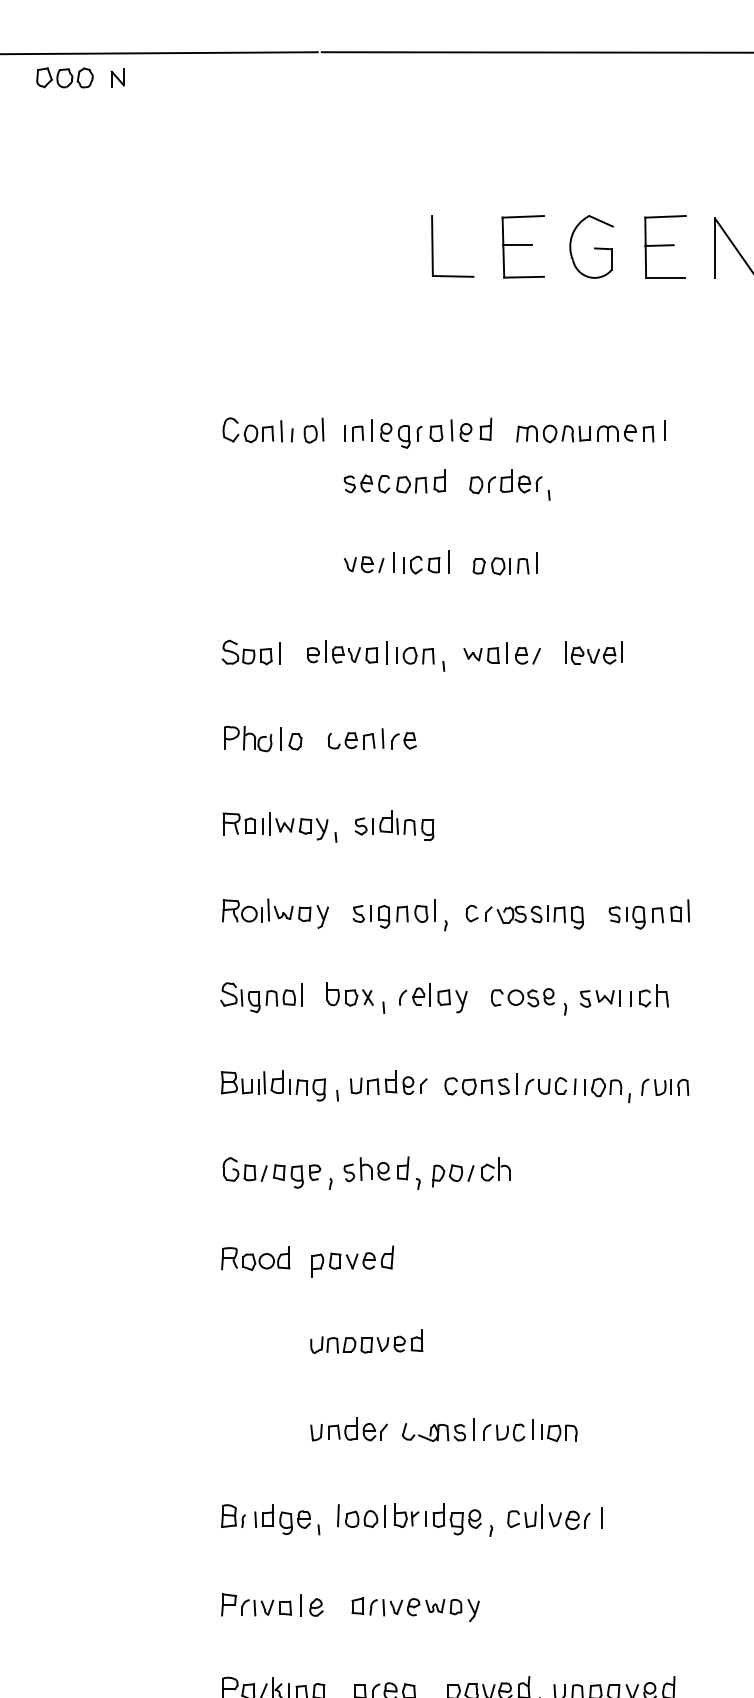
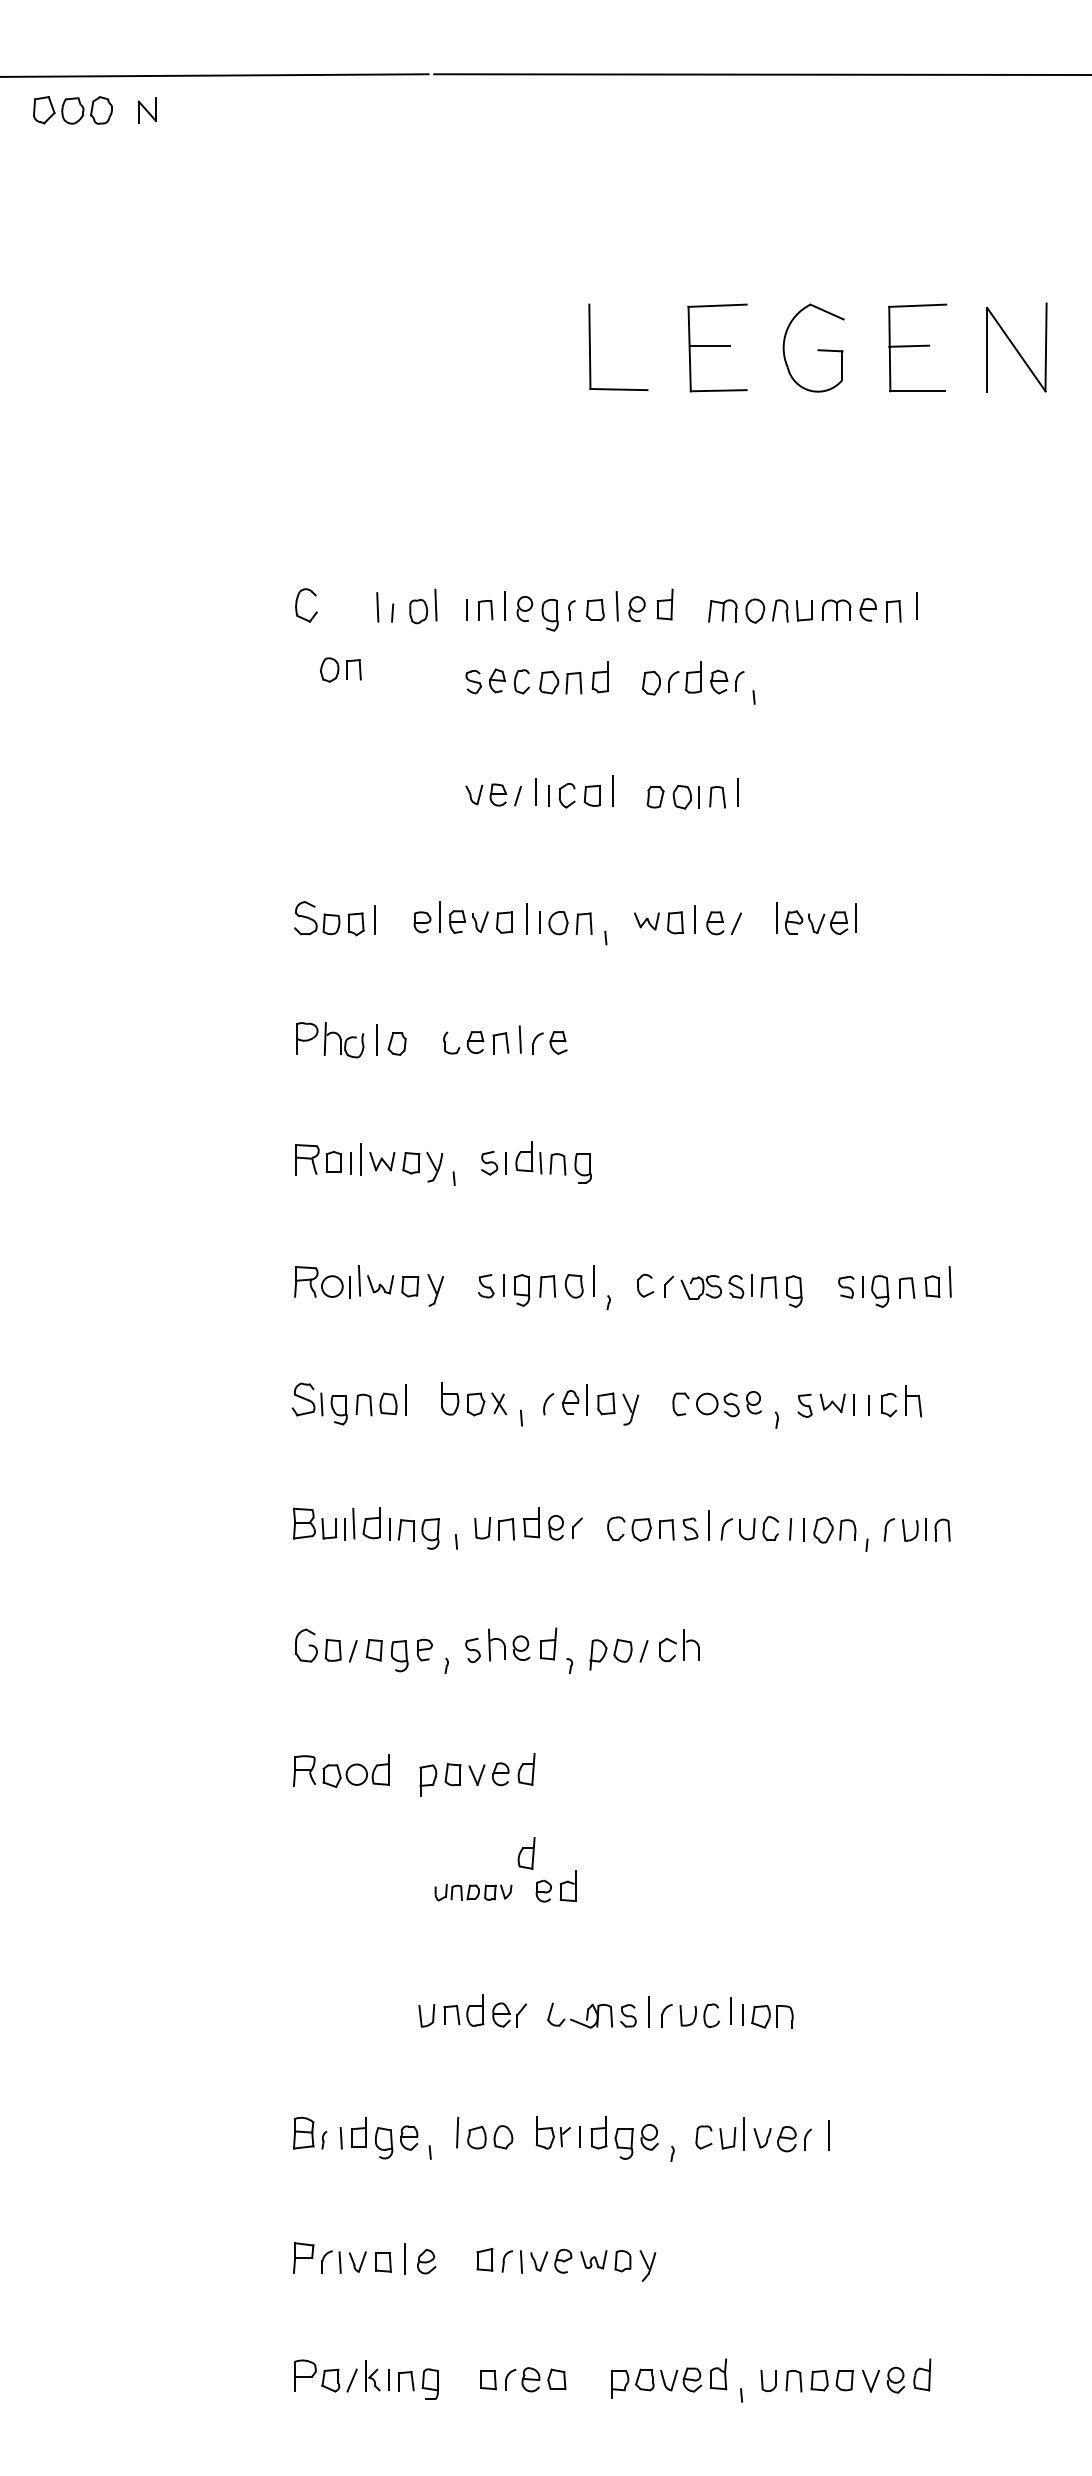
part: (258, 433) -> (340, 669), moved
part: (387, 1317) -> (526, 1853), added
part: (349, 1345) -> (473, 1892), size x0.7
line: (385, 1516) -> (523, 2133), removed

